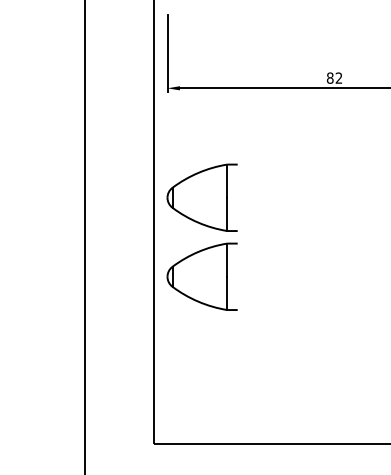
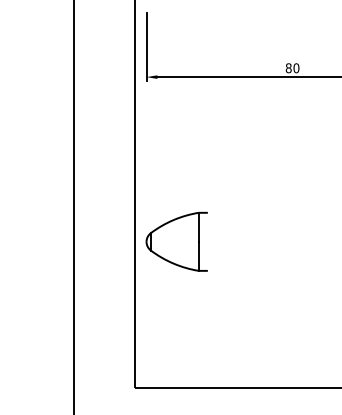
text: (338, 77) -> (295, 67), 82 -> 80
part: (201, 197) -> (176, 172), removed

